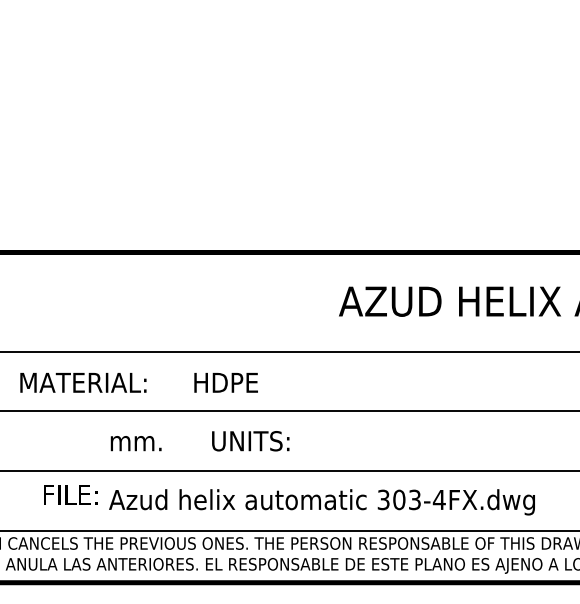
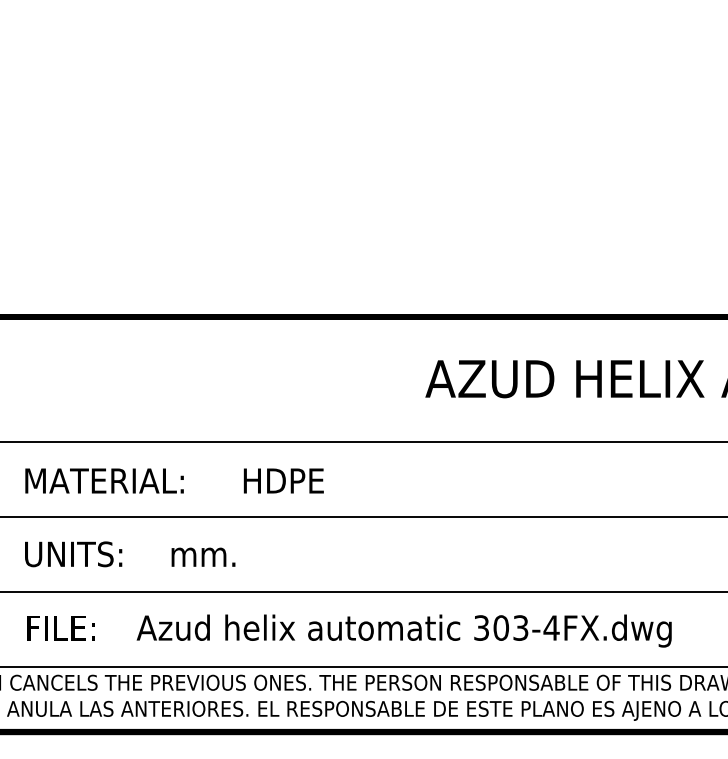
text: (250, 441) -> (73, 554), moved
text: (135, 443) -> (202, 557), moved
text: (70, 494) -> (60, 627), moved

